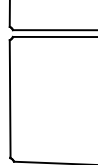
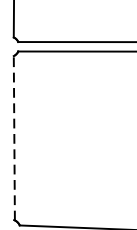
line: (10, 98) -> (14, 137), solid -> dashed

